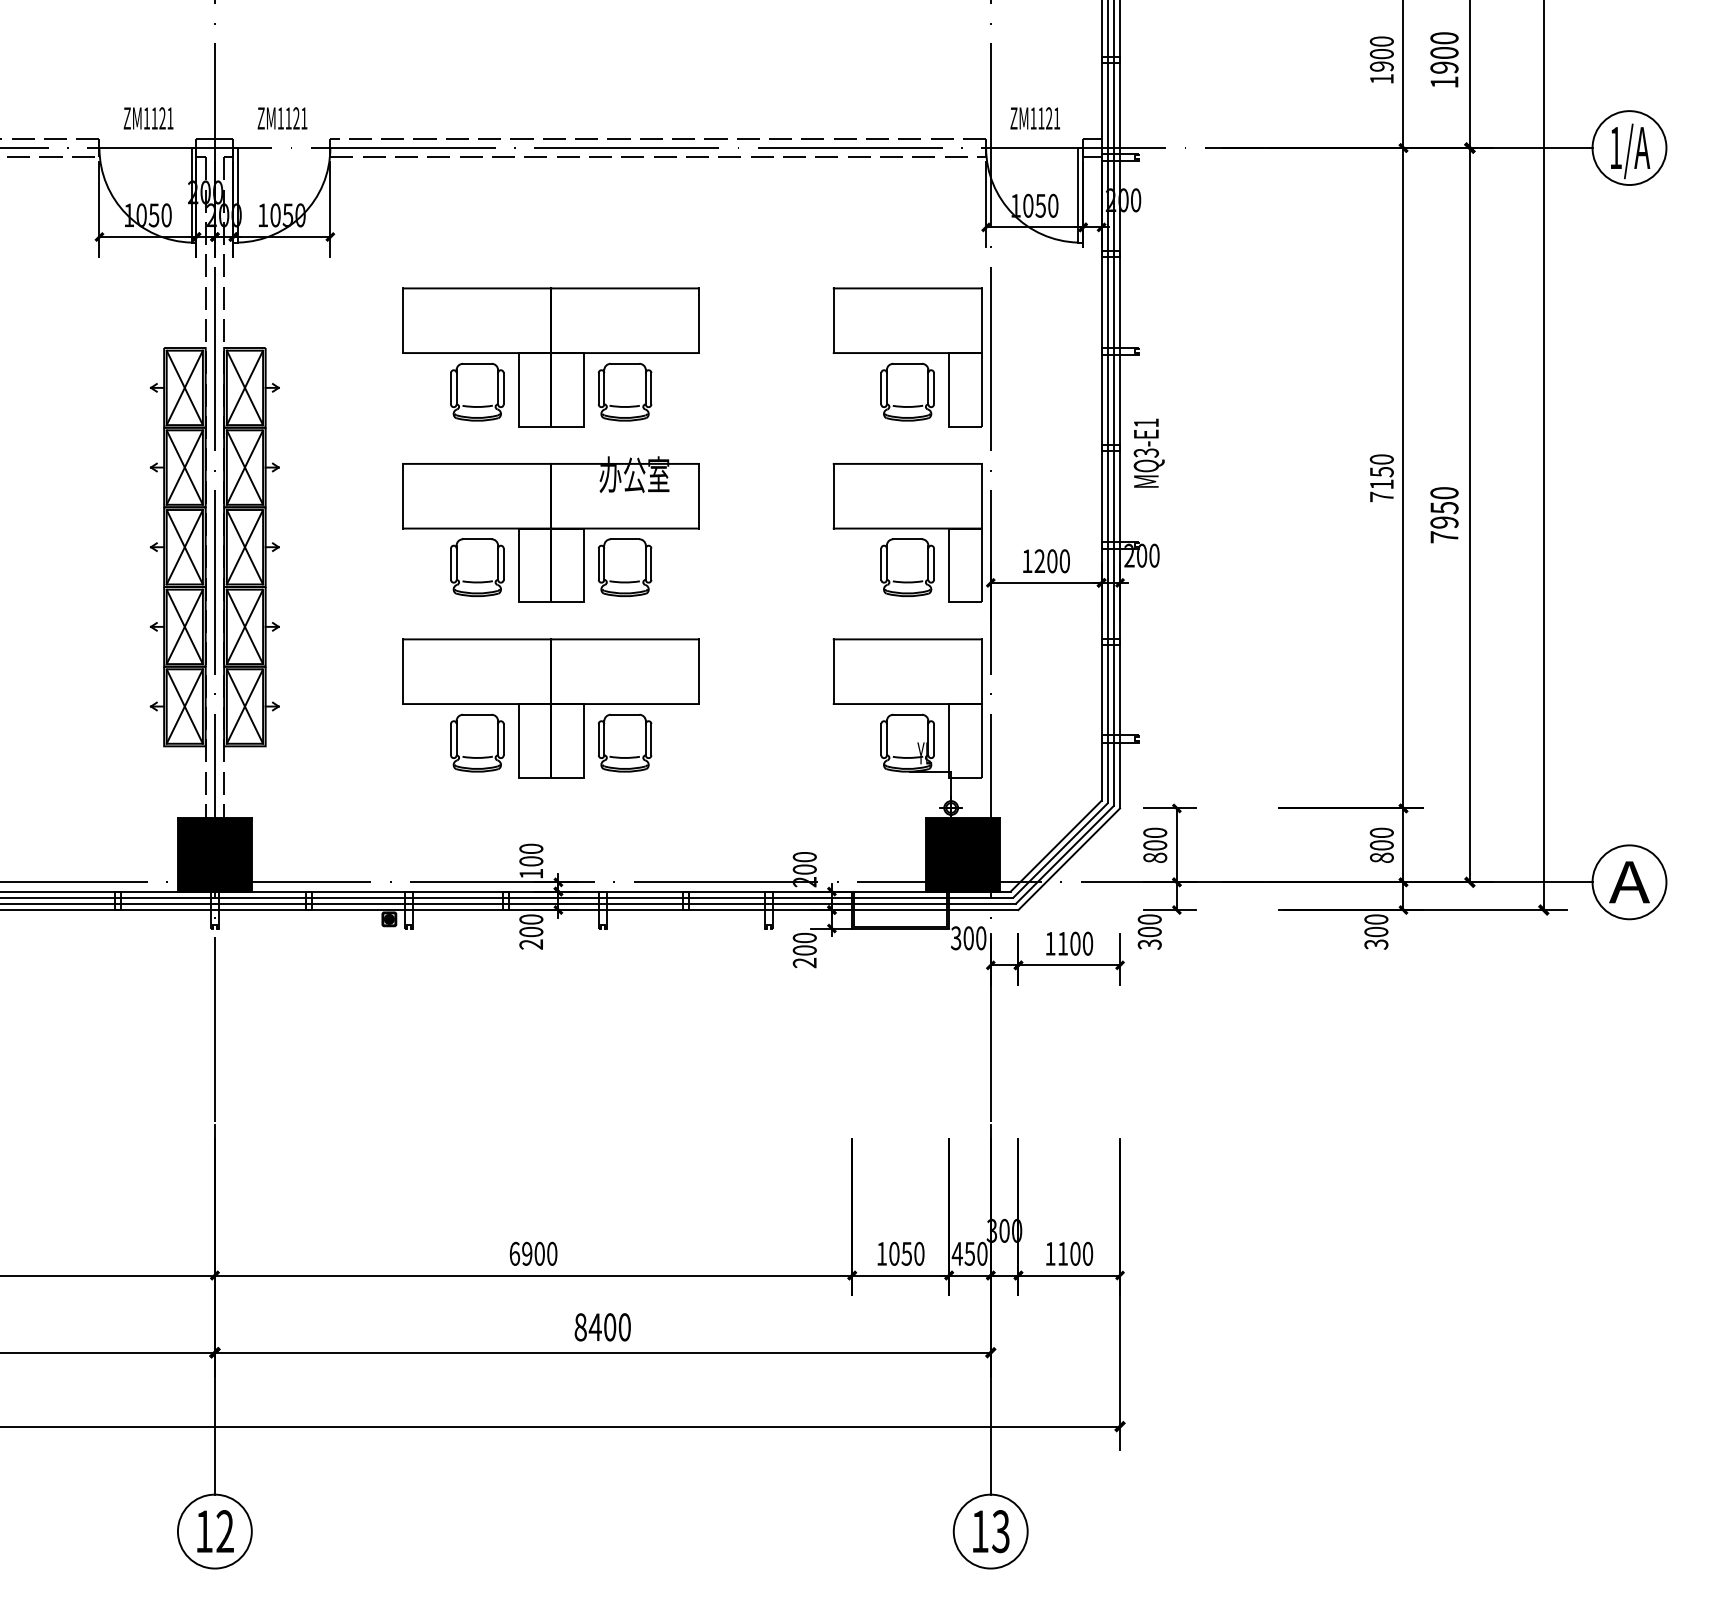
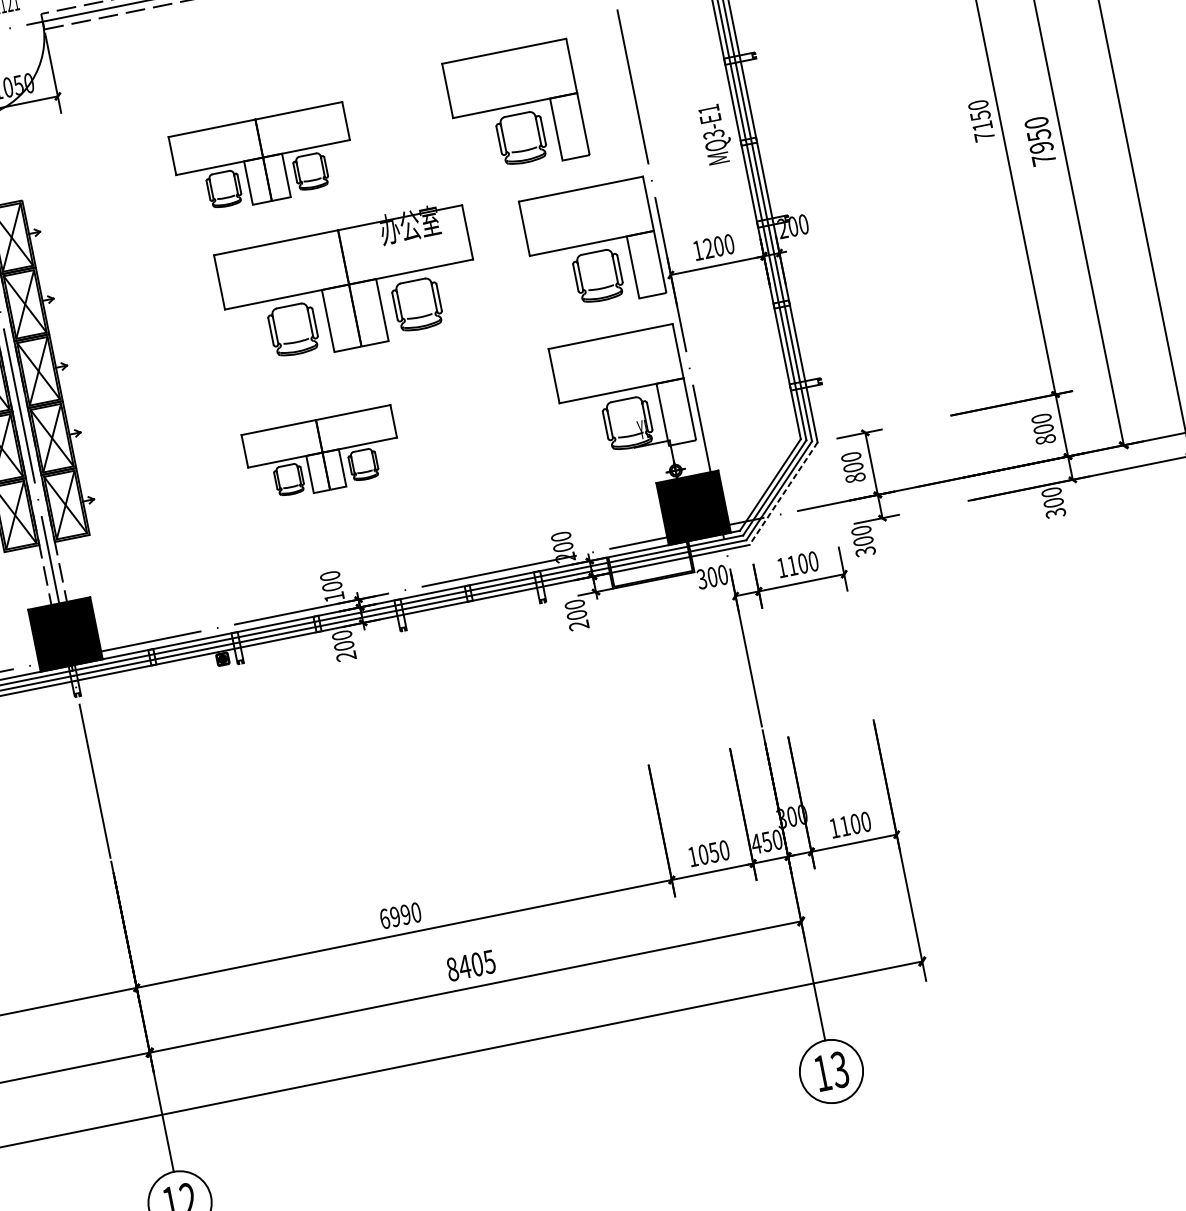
part: (550, 357) -> (263, 160), size x0.7
part: (907, 357) -> (515, 109), moved
text: (1148, 452) -> (715, 133), moved
part: (550, 529) -> (348, 285), moved
part: (550, 708) -> (322, 454), size x0.6
line: (1069, 859) -> (783, 493), solid -> dashed
text: (539, 1253) -> (405, 914), 6900 -> 6990
text: (624, 1327) -> (489, 962), 8400 -> 8405

